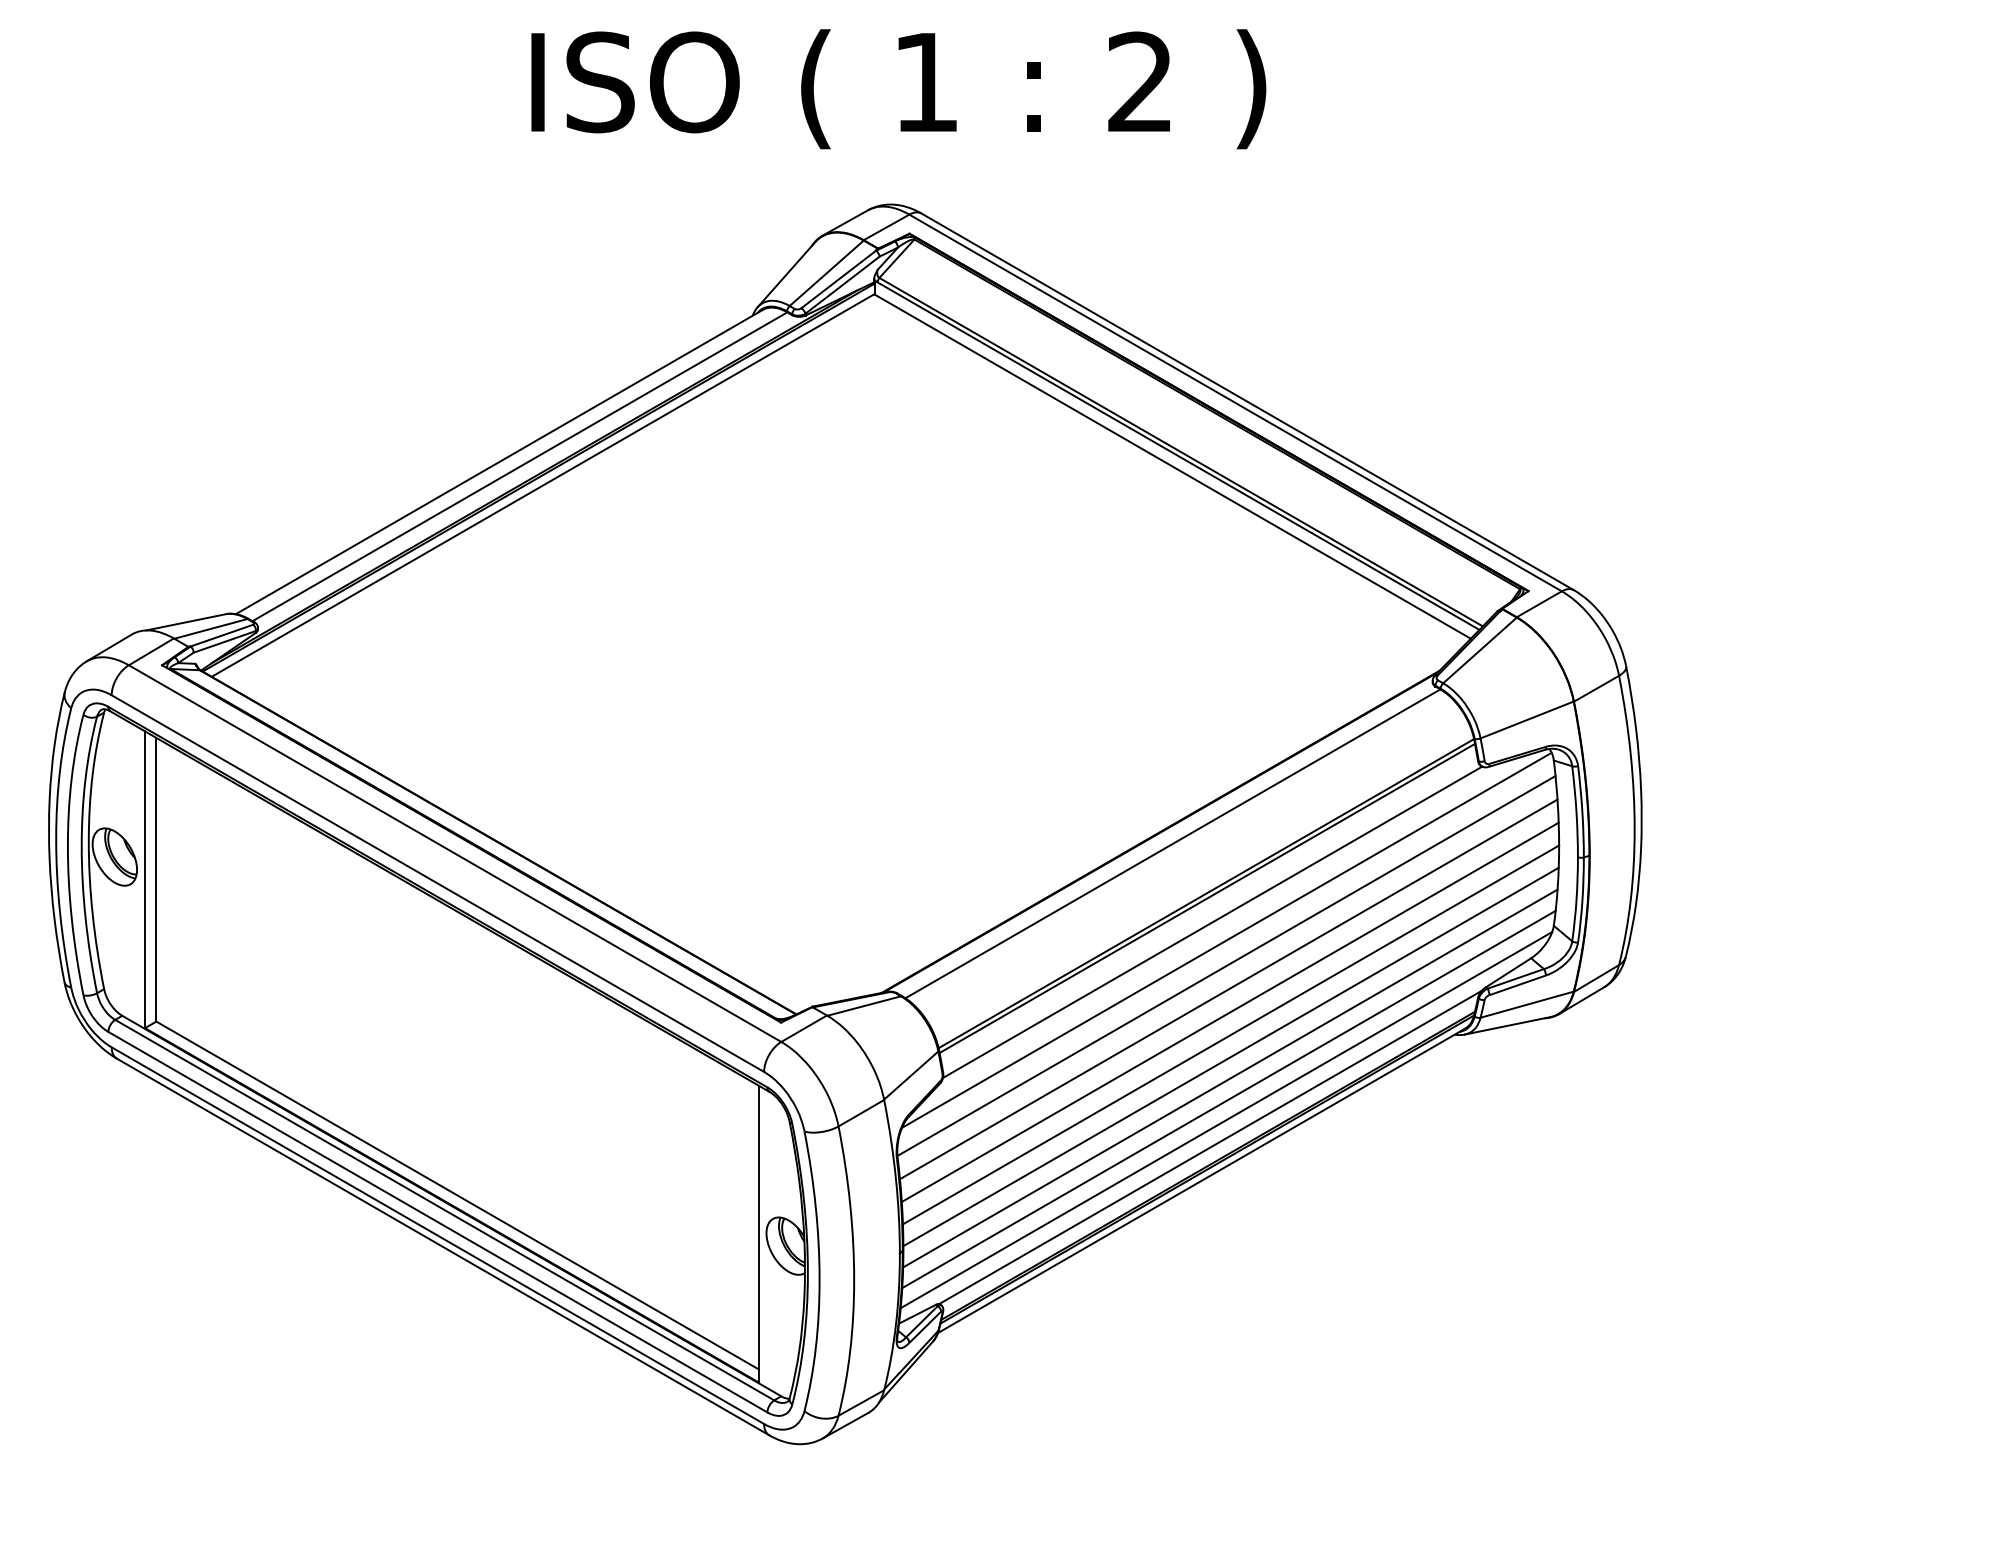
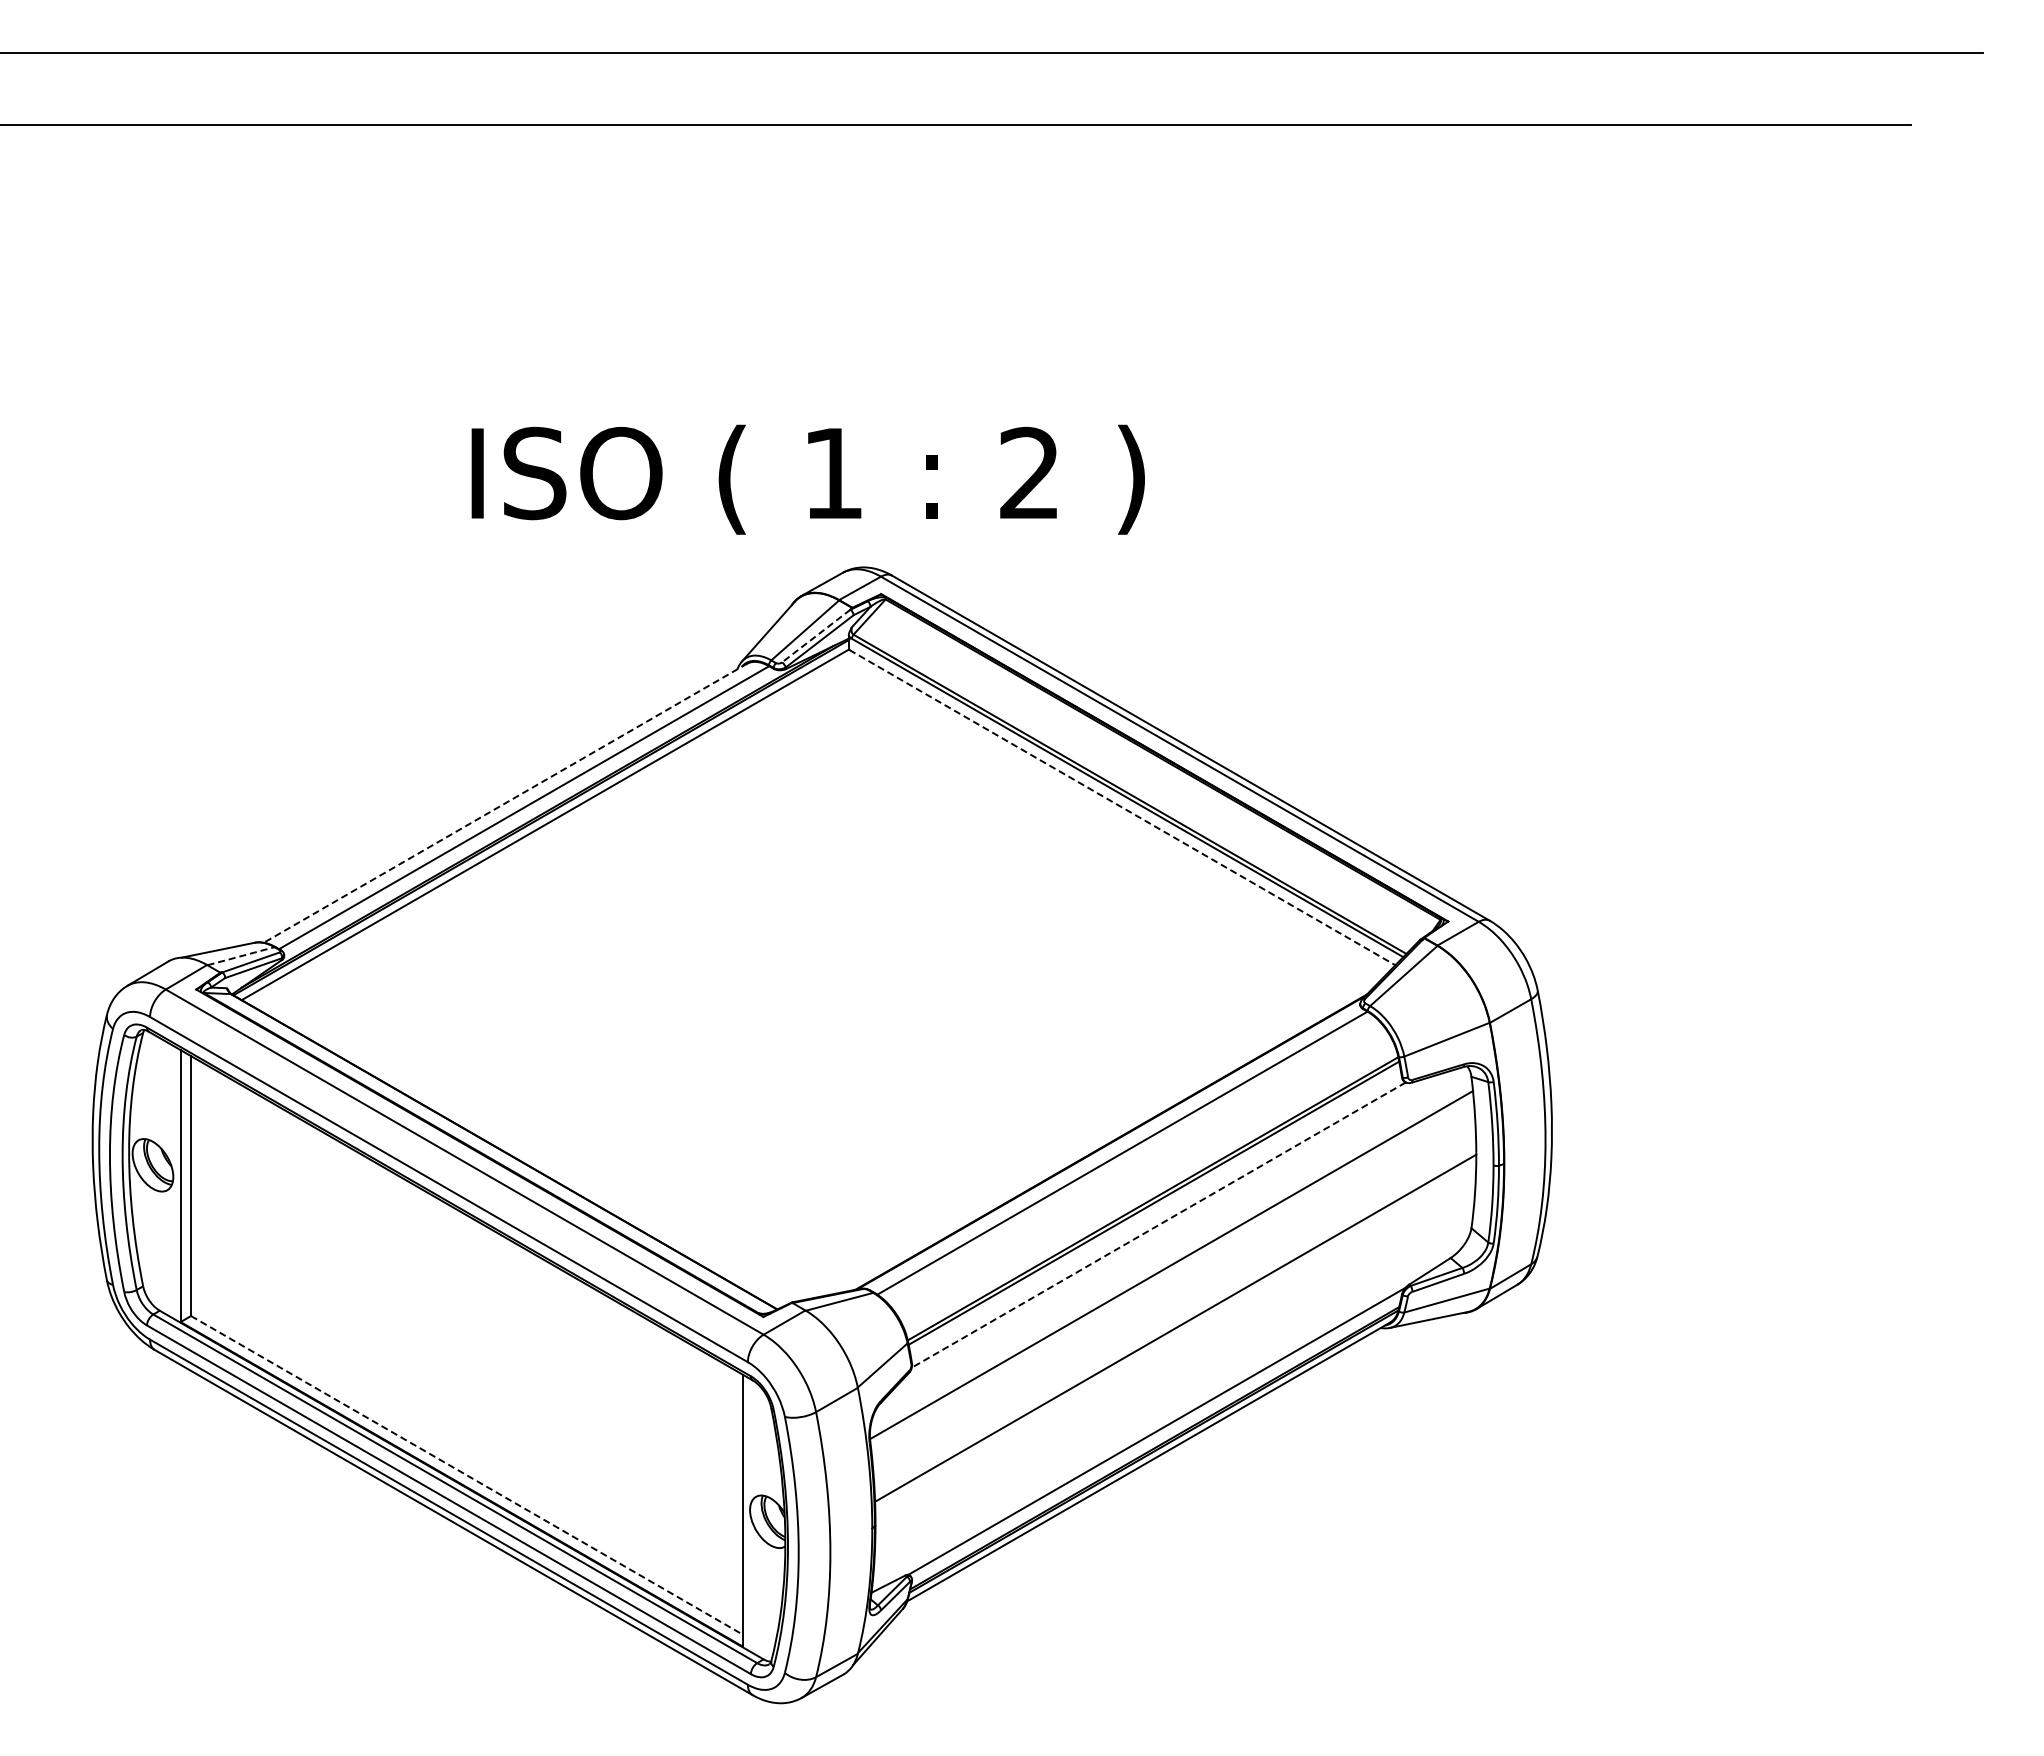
text: (897, 88) -> (807, 479), moved
line: (837, 279) -> (815, 636), solid -> dashed
line: (499, 462) -> (505, 803), solid -> dashed
line: (1172, 466) -> (1122, 807), solid -> dashed
line: (211, 629) -> (241, 956), solid -> dashed
line: (1212, 922) -> (1158, 1225), solid -> dashed
line: (1226, 940) -> (1171, 1241), removed
line: (1228, 989) -> (1173, 1286), removed
line: (1229, 1012) -> (1174, 1307), removed
line: (1230, 1057) -> (1175, 1348), removed
line: (1229, 1078) -> (1174, 1368), removed
line: (1228, 1099) -> (1173, 1387), removed
line: (1226, 1119) -> (1171, 1405), removed
line: (457, 1195) -> (466, 1475), solid -> dashed

